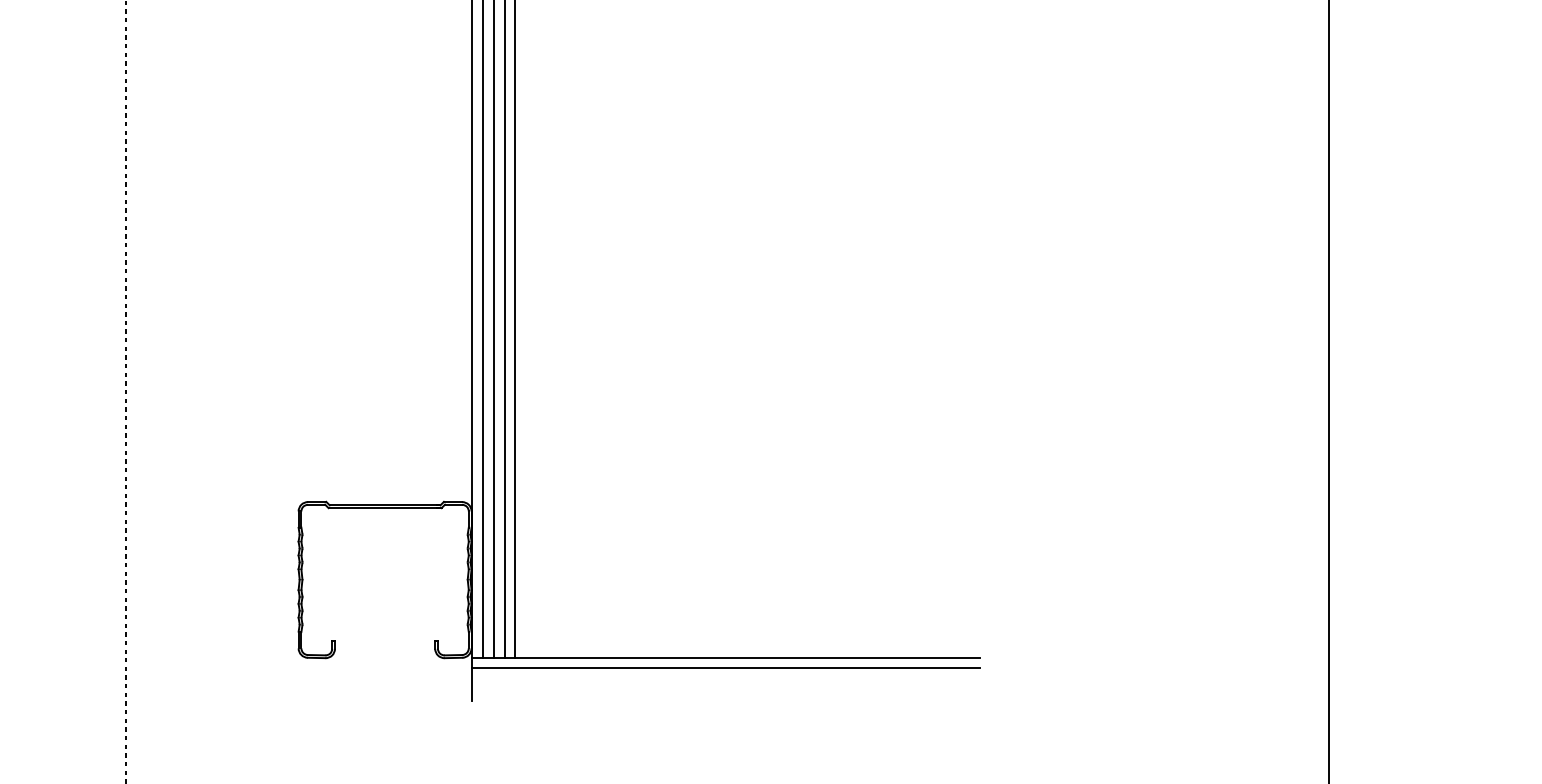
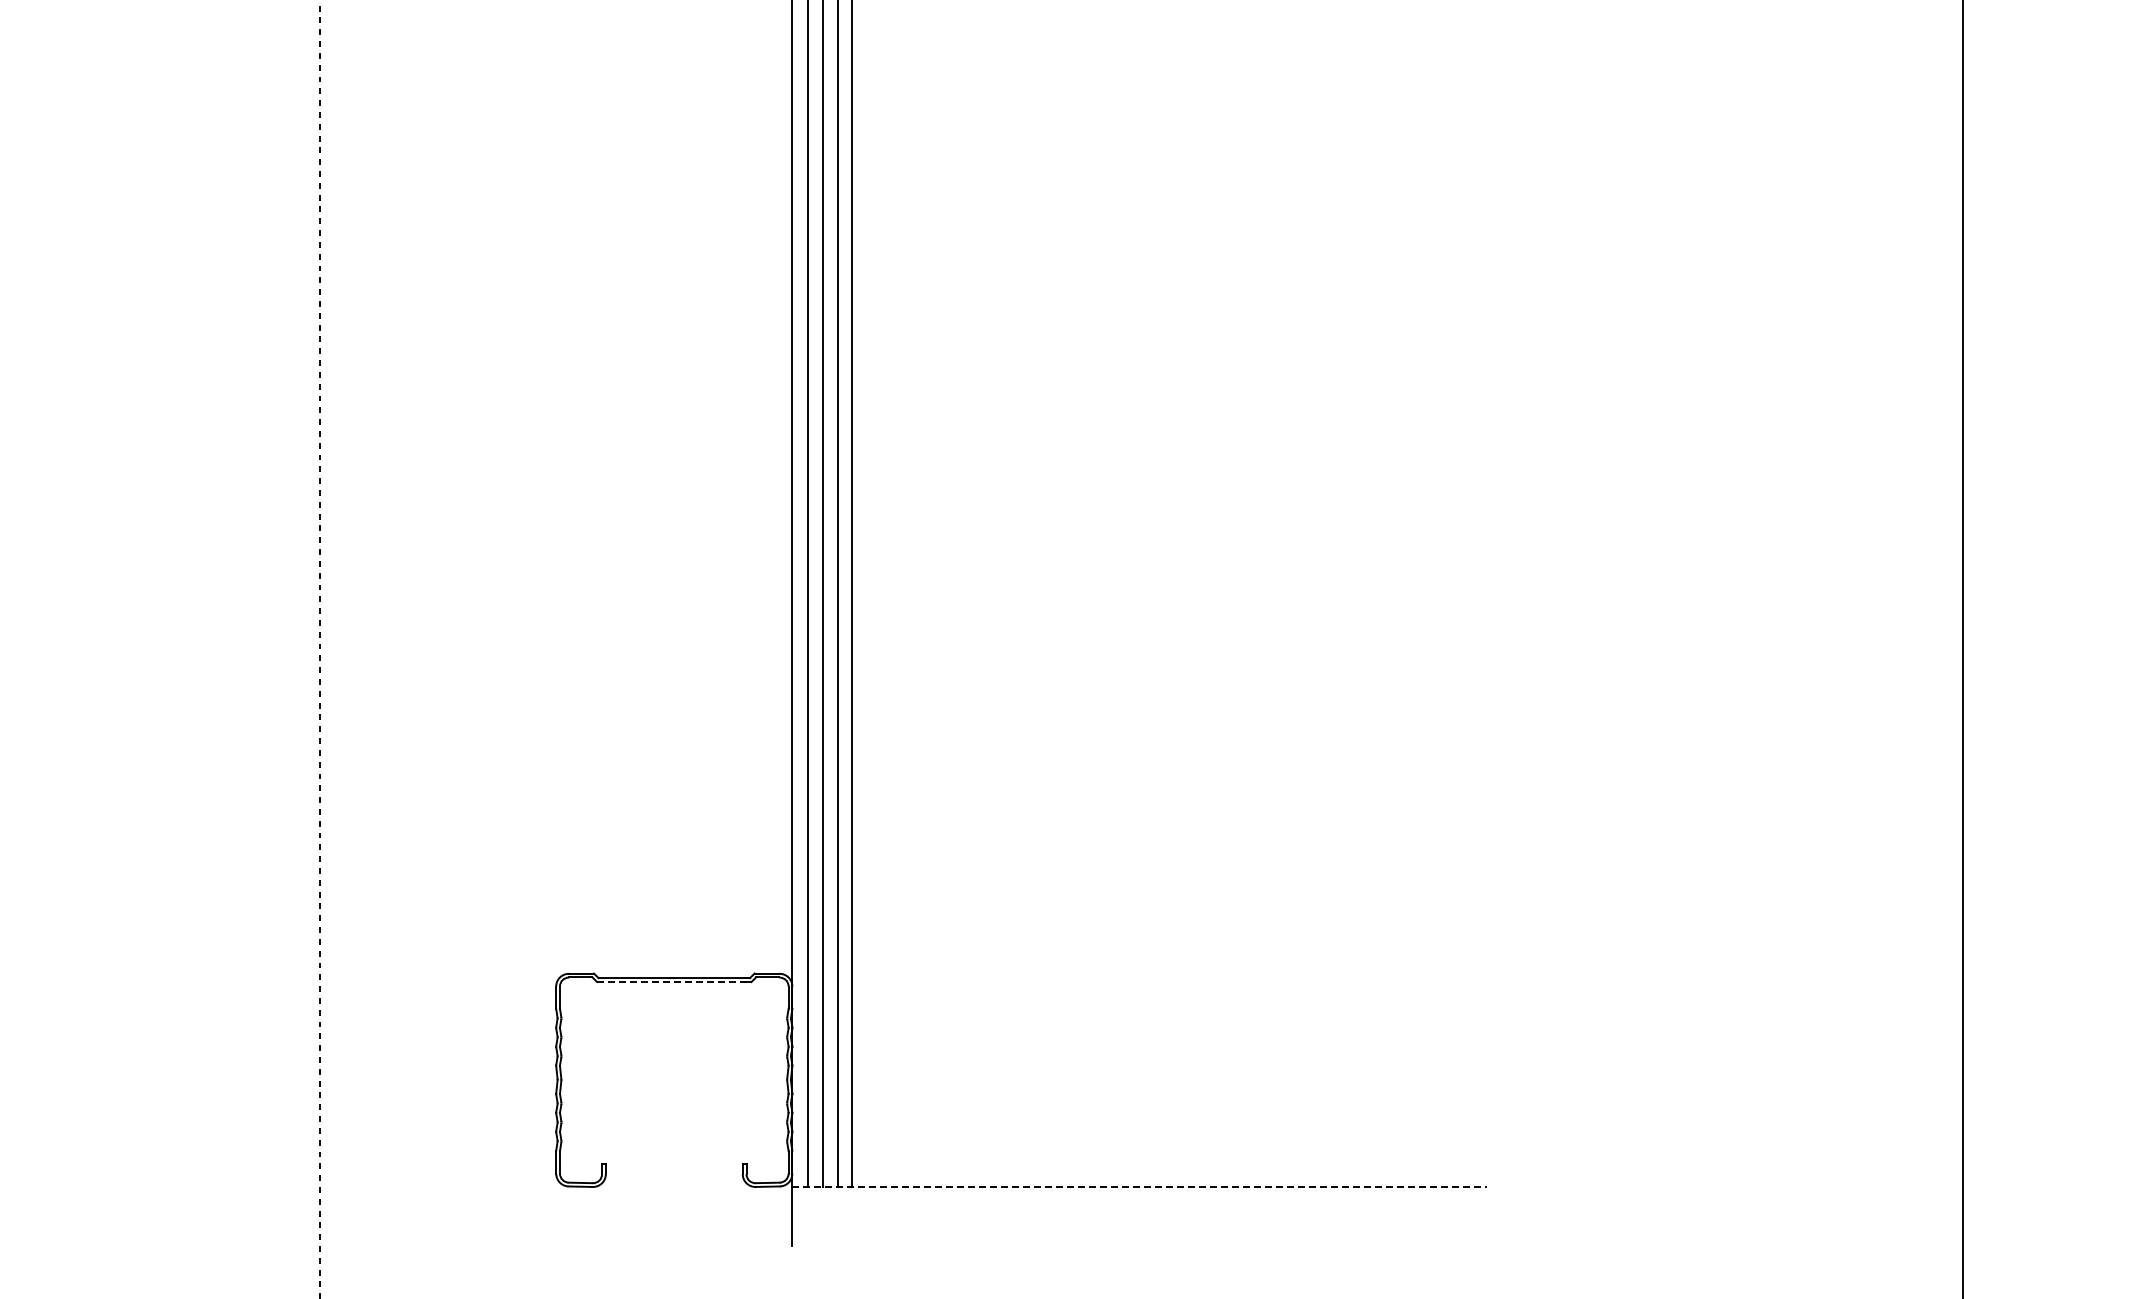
line: (385, 508) -> (674, 982), solid -> dashed
line: (726, 657) -> (1140, 1186), solid -> dashed
line: (725, 668) -> (1139, 1200), removed

